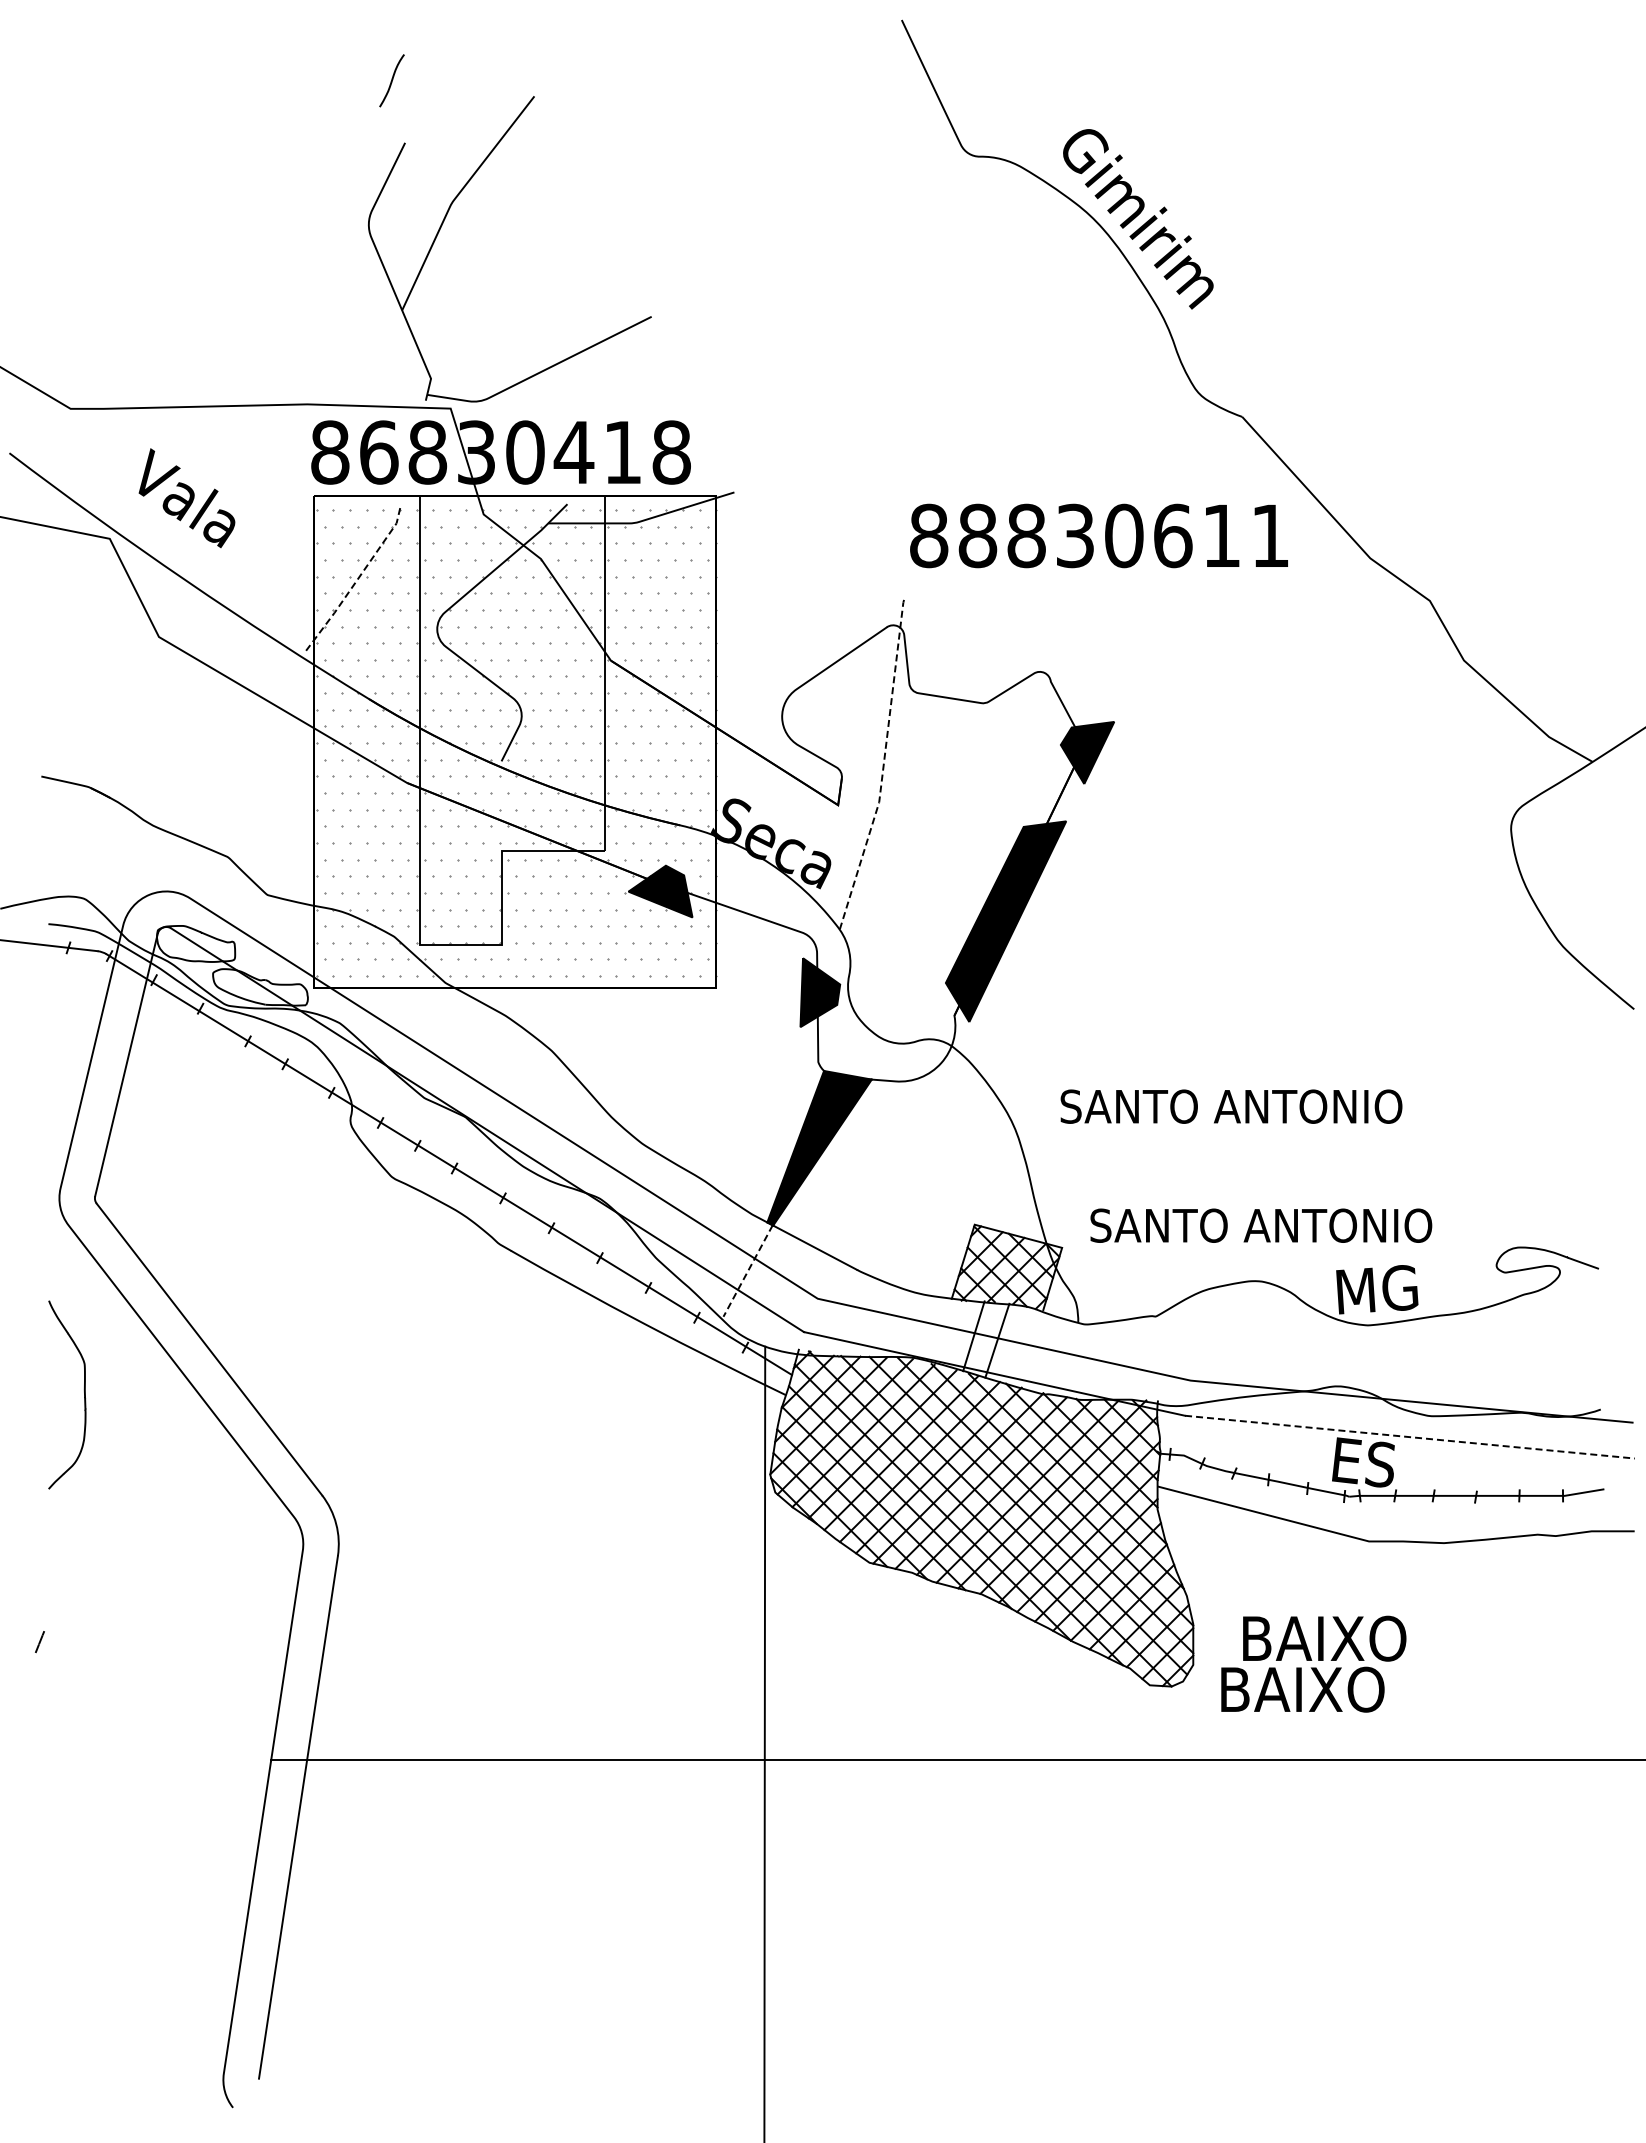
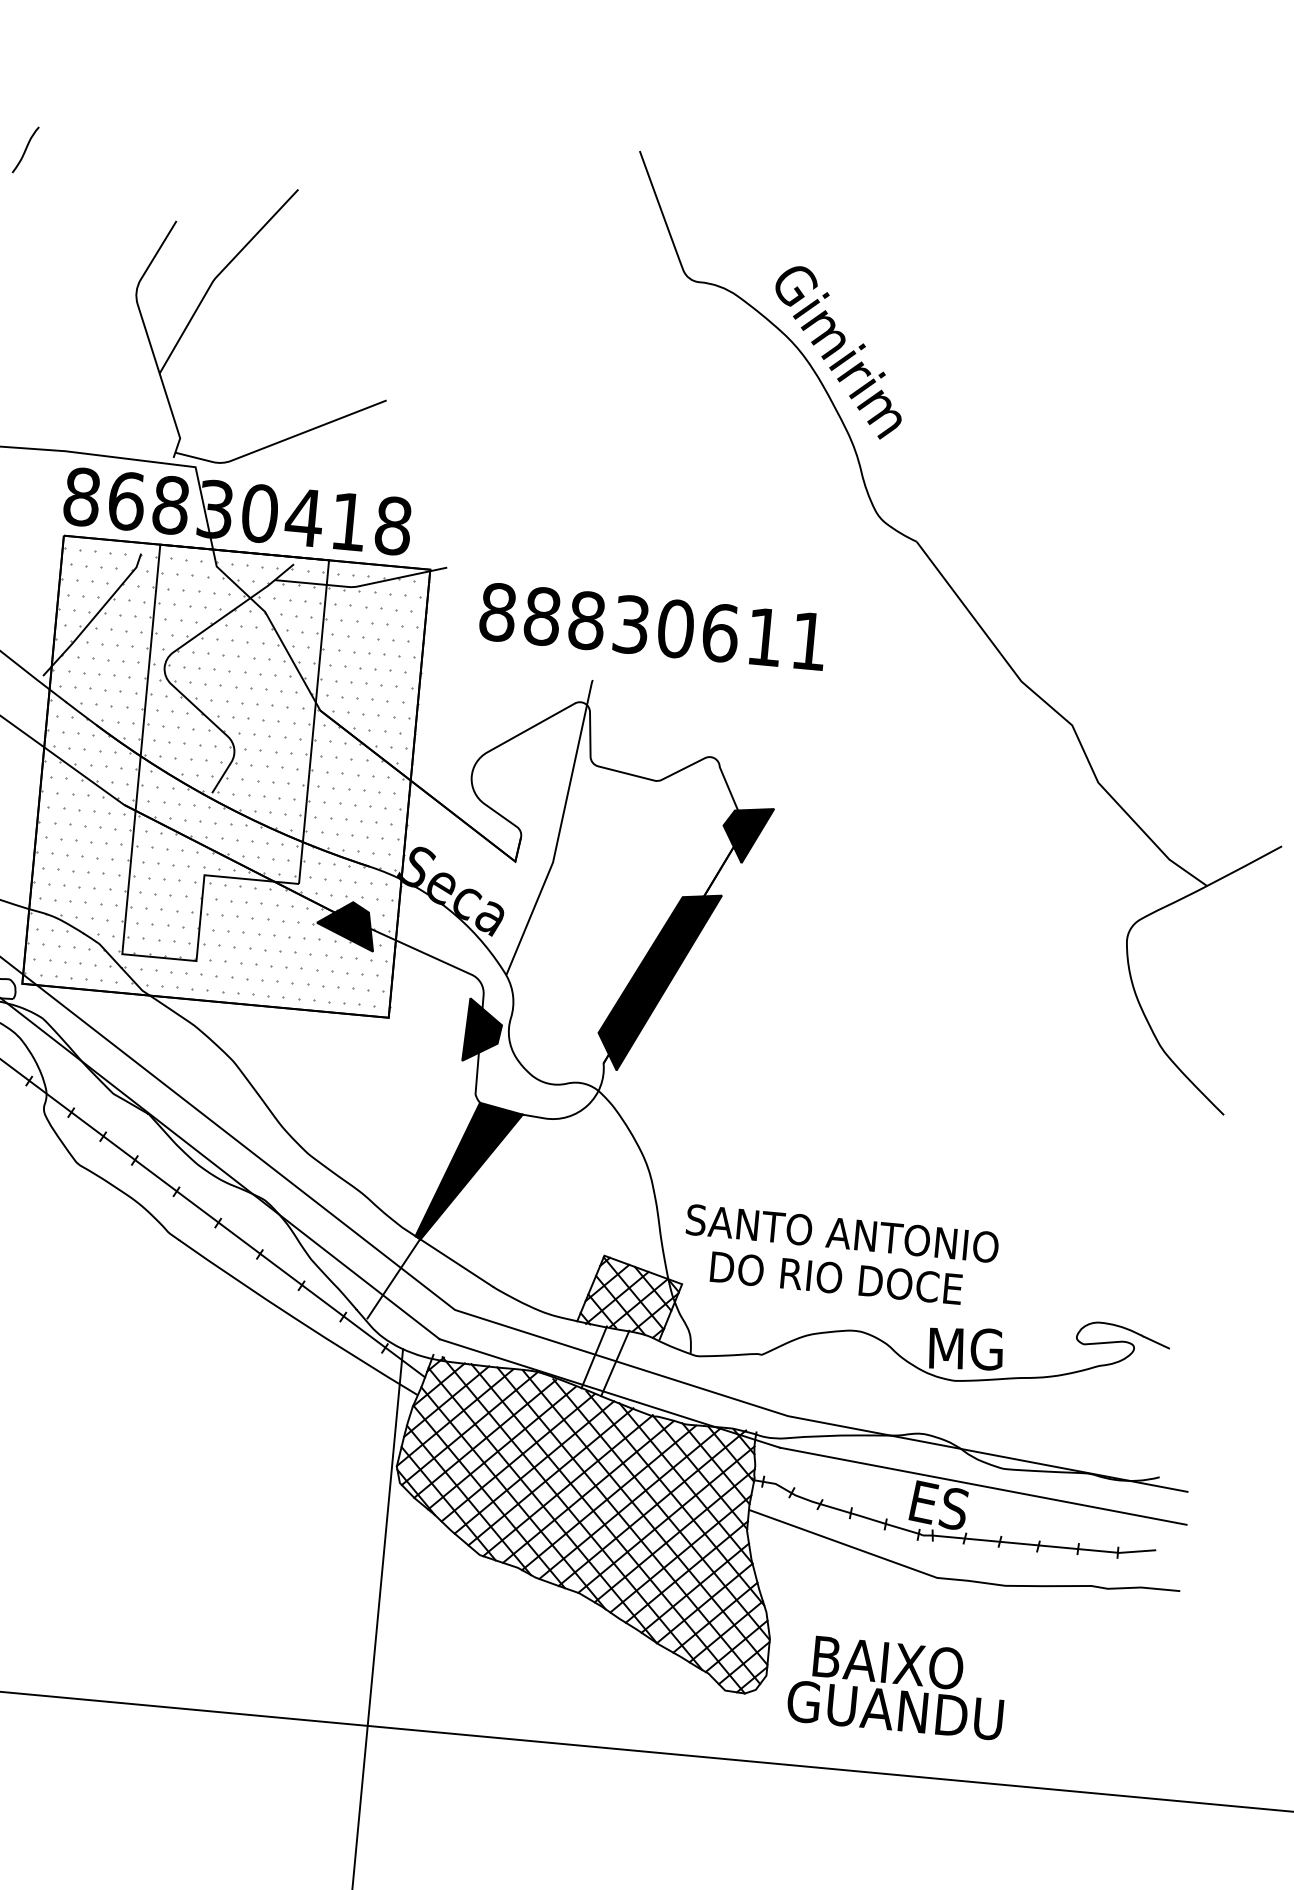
curve: (391, 80) -> (25, 149), moved
text: (1098, 535) -> (652, 626), moved
line: (356, 581) -> (95, 616), dashed -> solid
line: (883, 766) -> (559, 830), dashed -> solid
text: (1231, 1106) -> (842, 1233), moved
text: (1261, 1225) -> (865, 1280), SANTO ANTONIO -> DO RIO DOCE
line: (748, 1271) -> (394, 1279), dashed -> solid
line: (1409, 1437) -> (982, 1486), dashed -> solid
text: (1336, 1689) -> (894, 1710), BAIXO -> GUANDU

